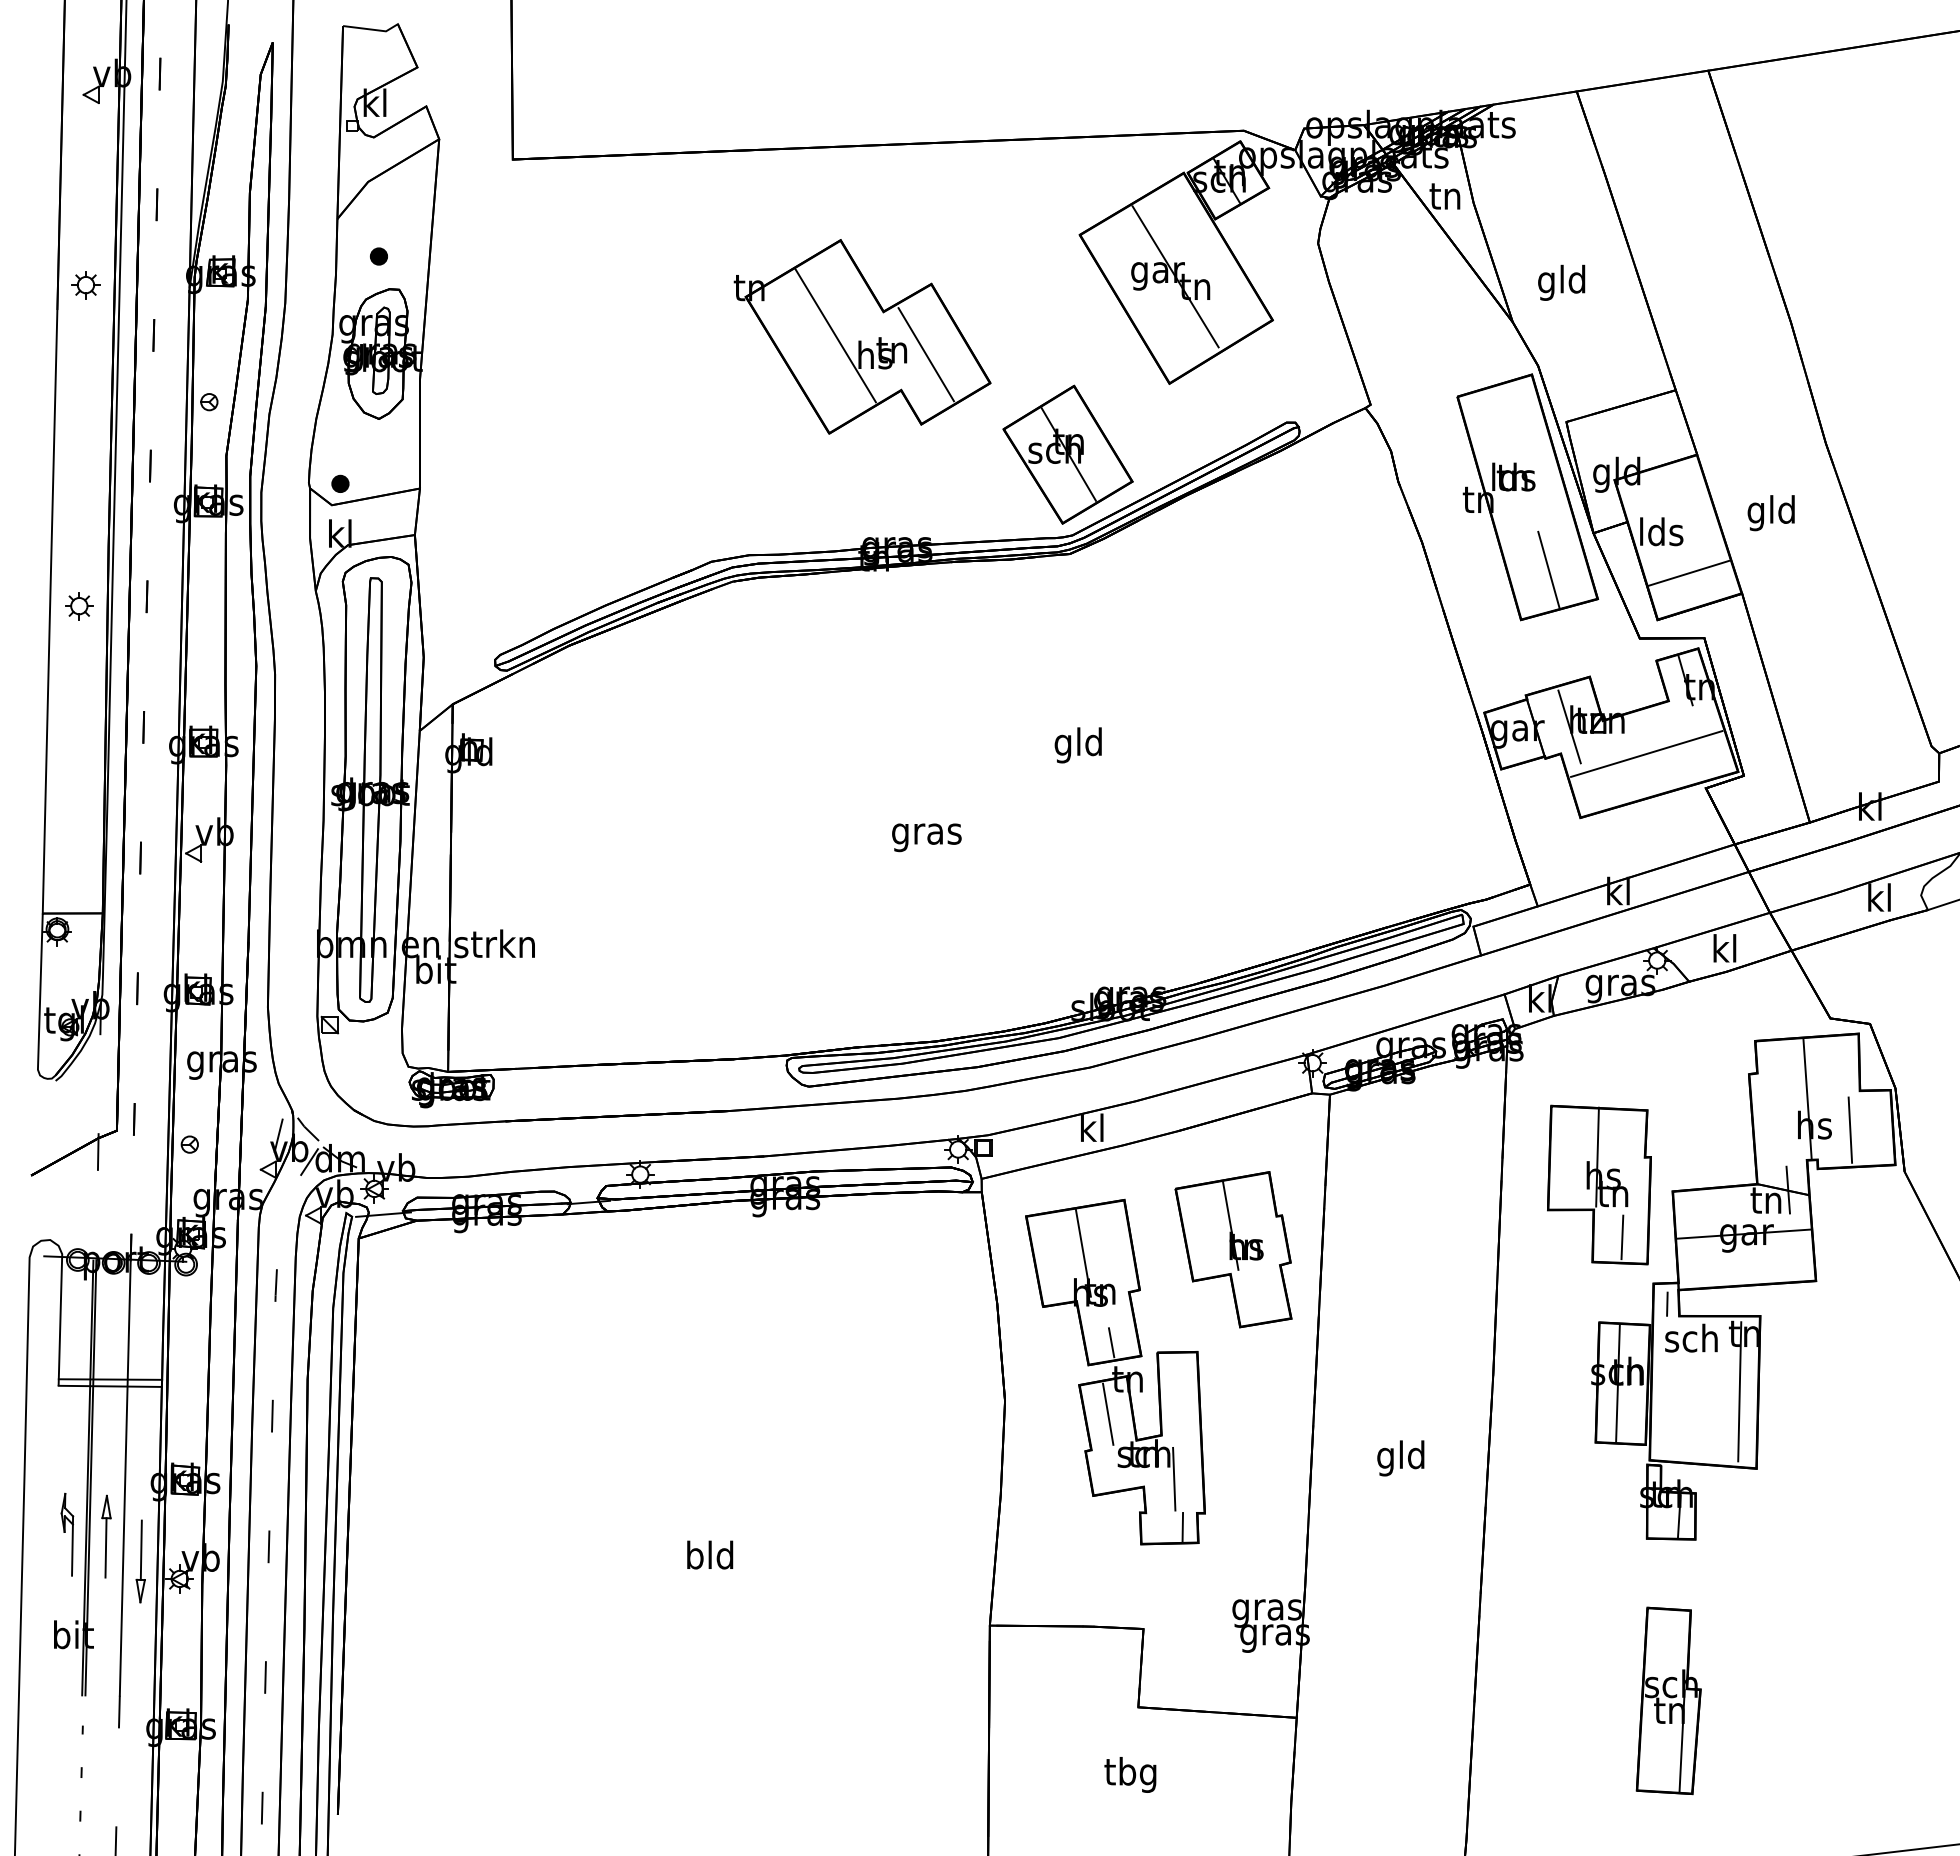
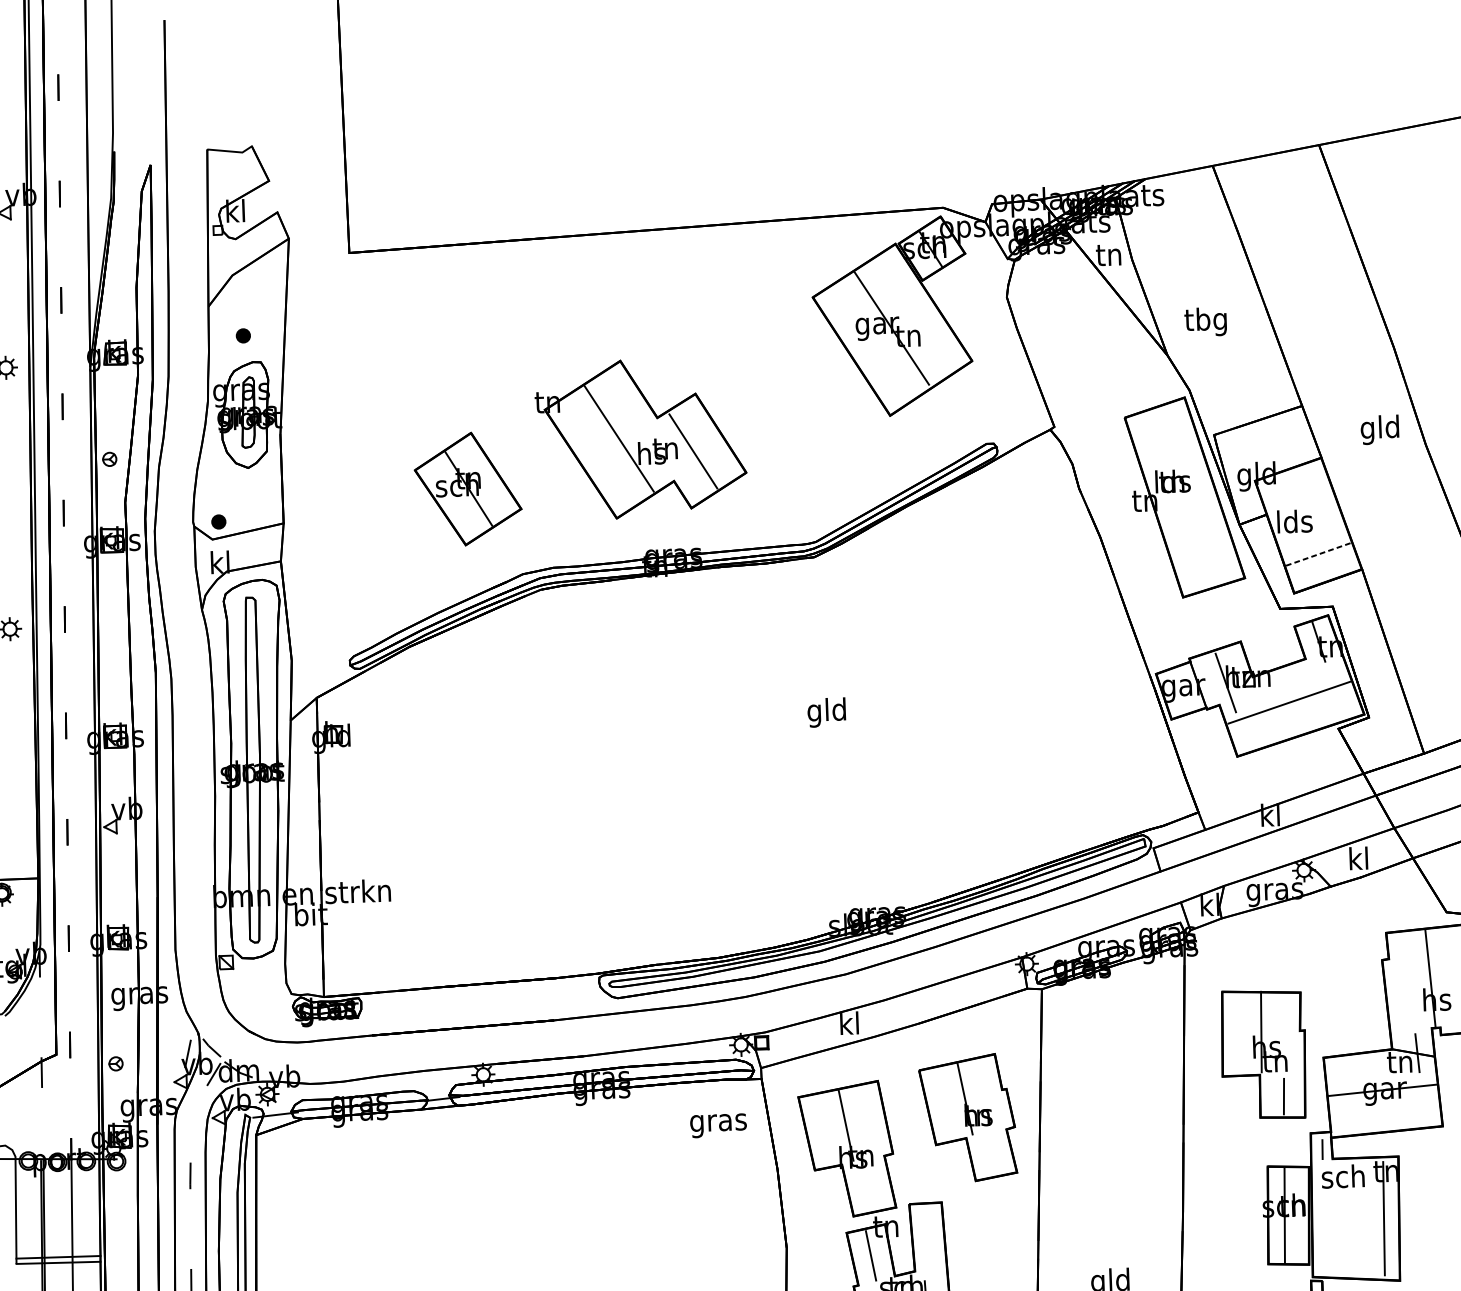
text: (1560, 282) -> (1205, 321), gld -> tbg
part: (862, 336) -> (640, 438), moved
part: (1067, 454) -> (467, 488), moved
text: (1770, 513) -> (1379, 430), moved
line: (1548, 569) -> (1203, 555), removed
line: (1689, 573) -> (1318, 554), solid -> dashed
text: (926, 837) -> (718, 1125), moved
line: (1111, 1342) -> (871, 1197), removed

